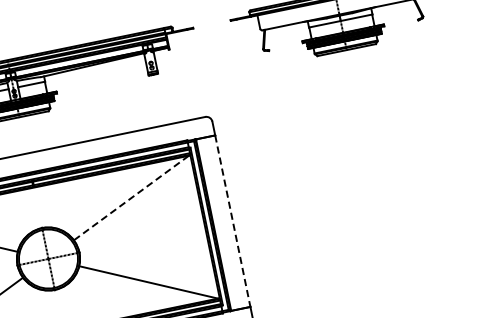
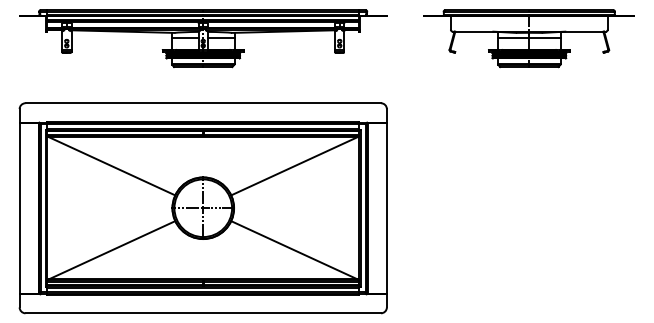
line: (131, 198) -> (294, 166), dashed -> solid
line: (232, 221) -> (386, 208), dashed -> solid

